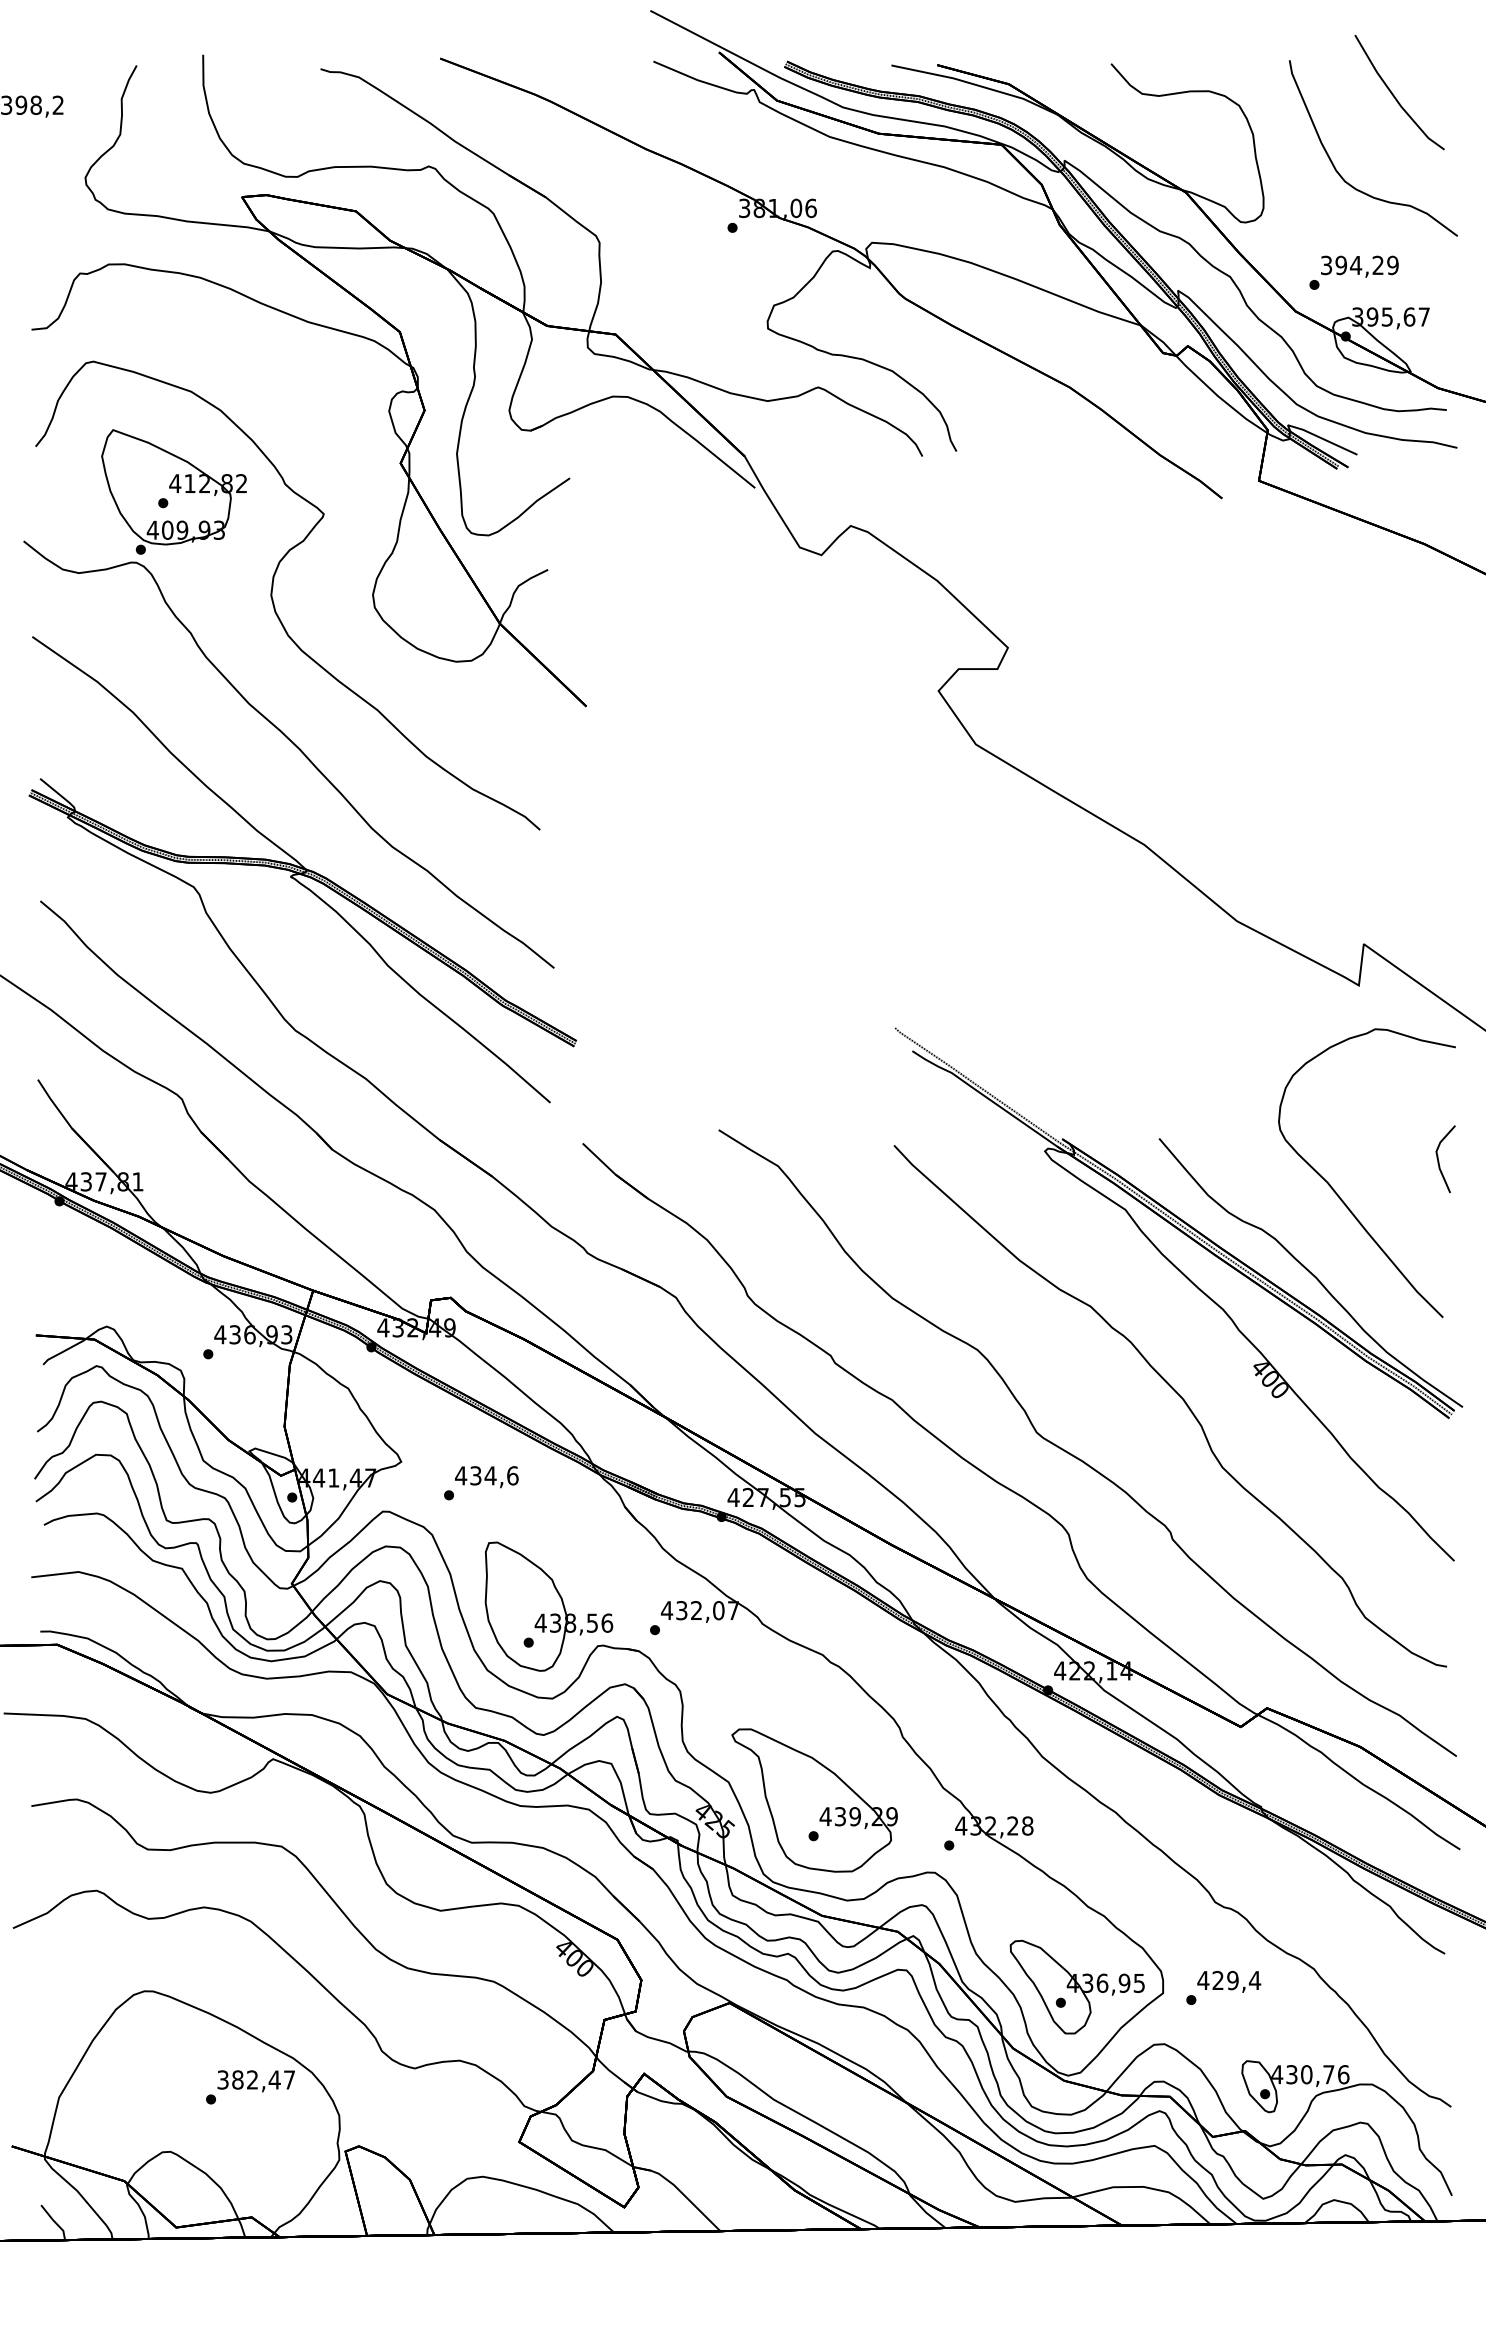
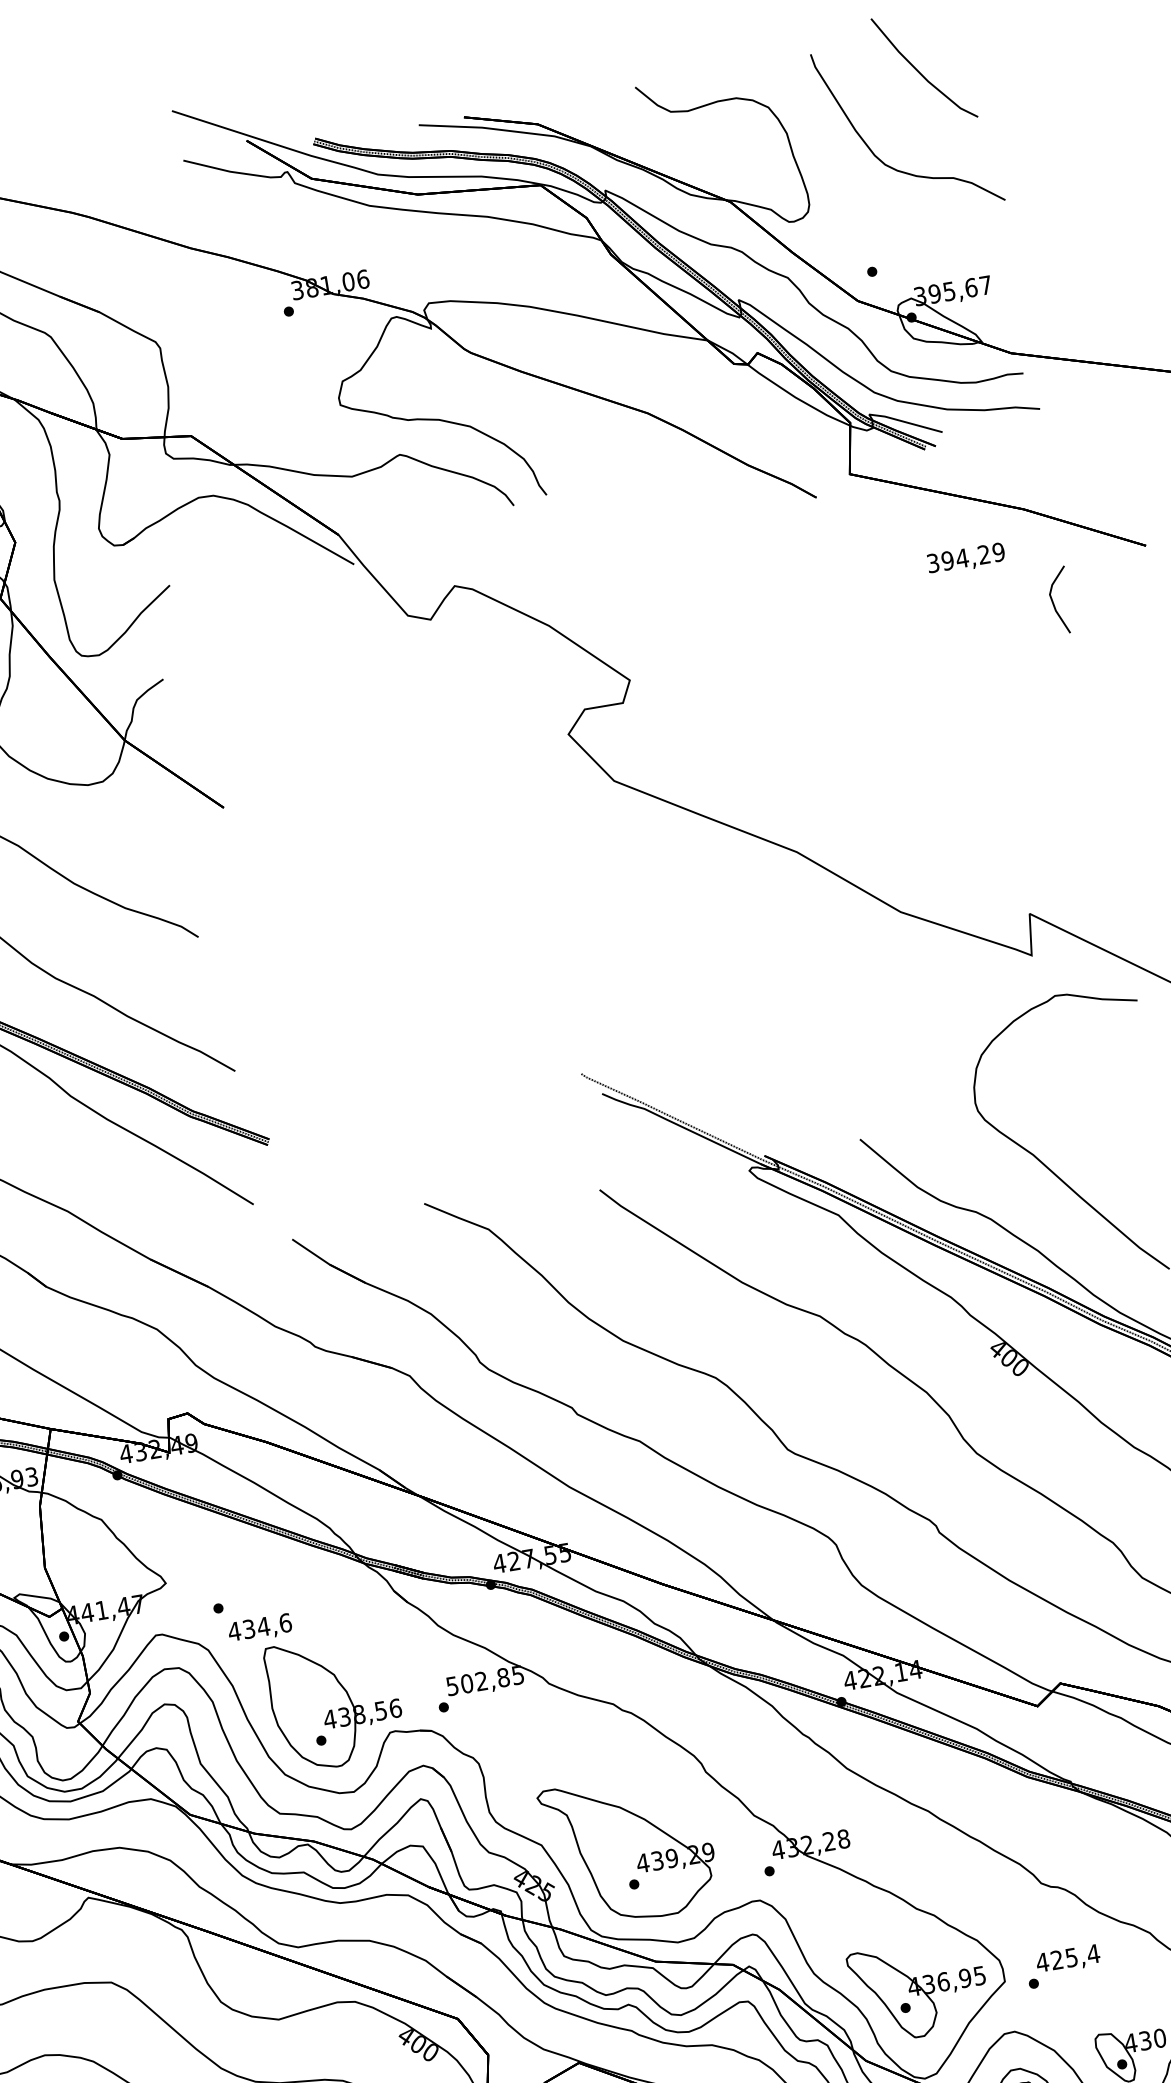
text: (1359, 266) -> (965, 558), moved
part: (1439, 1161) -> (1054, 603), moved
text: (486, 1477) -> (259, 1629), moved
text: (699, 1610) -> (484, 1680), 432,07 -> 502,85
text: (1232, 1979) -> (1071, 1956), 429,4 -> 425,4

